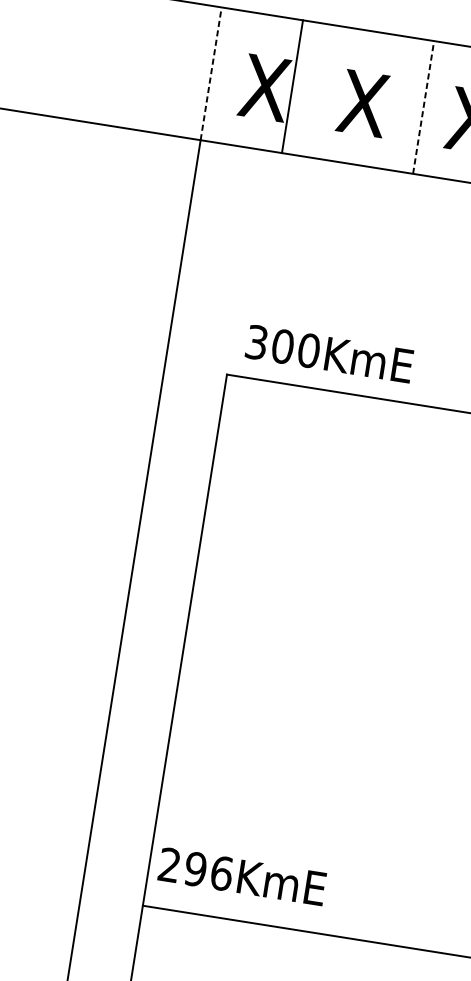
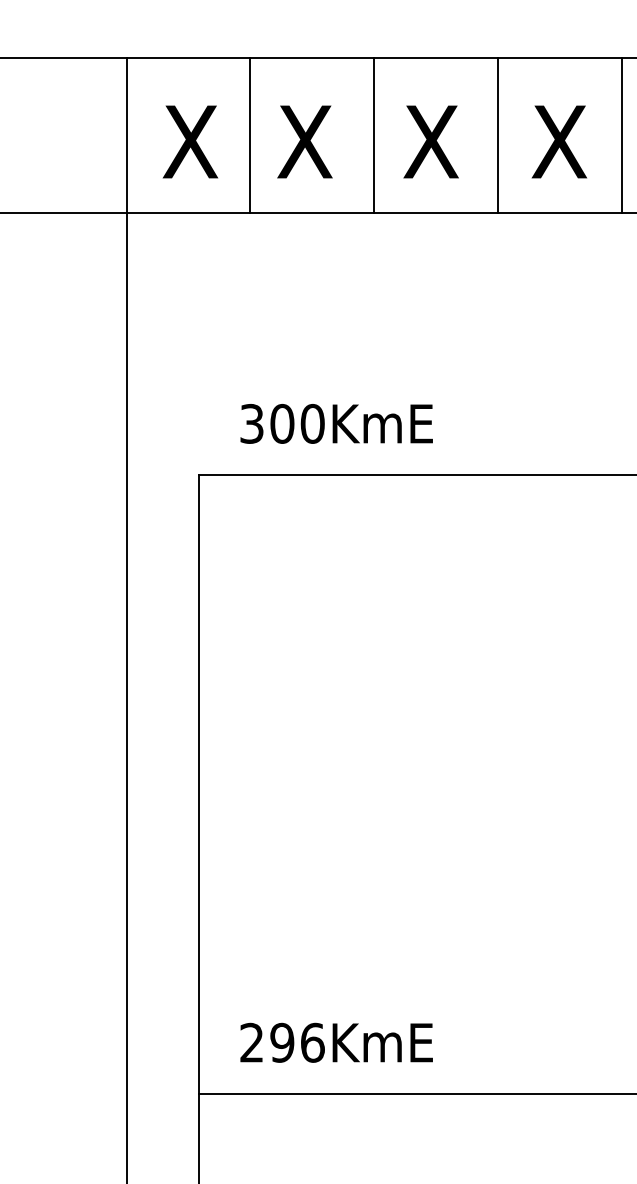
line: (211, 73) -> (126, 135), dashed -> solid
line: (292, 86) -> (250, 135), moved
line: (423, 107) -> (374, 135), dashed -> solid
text: (329, 353) -> (336, 423), moved
text: (242, 876) -> (336, 1042), moved

